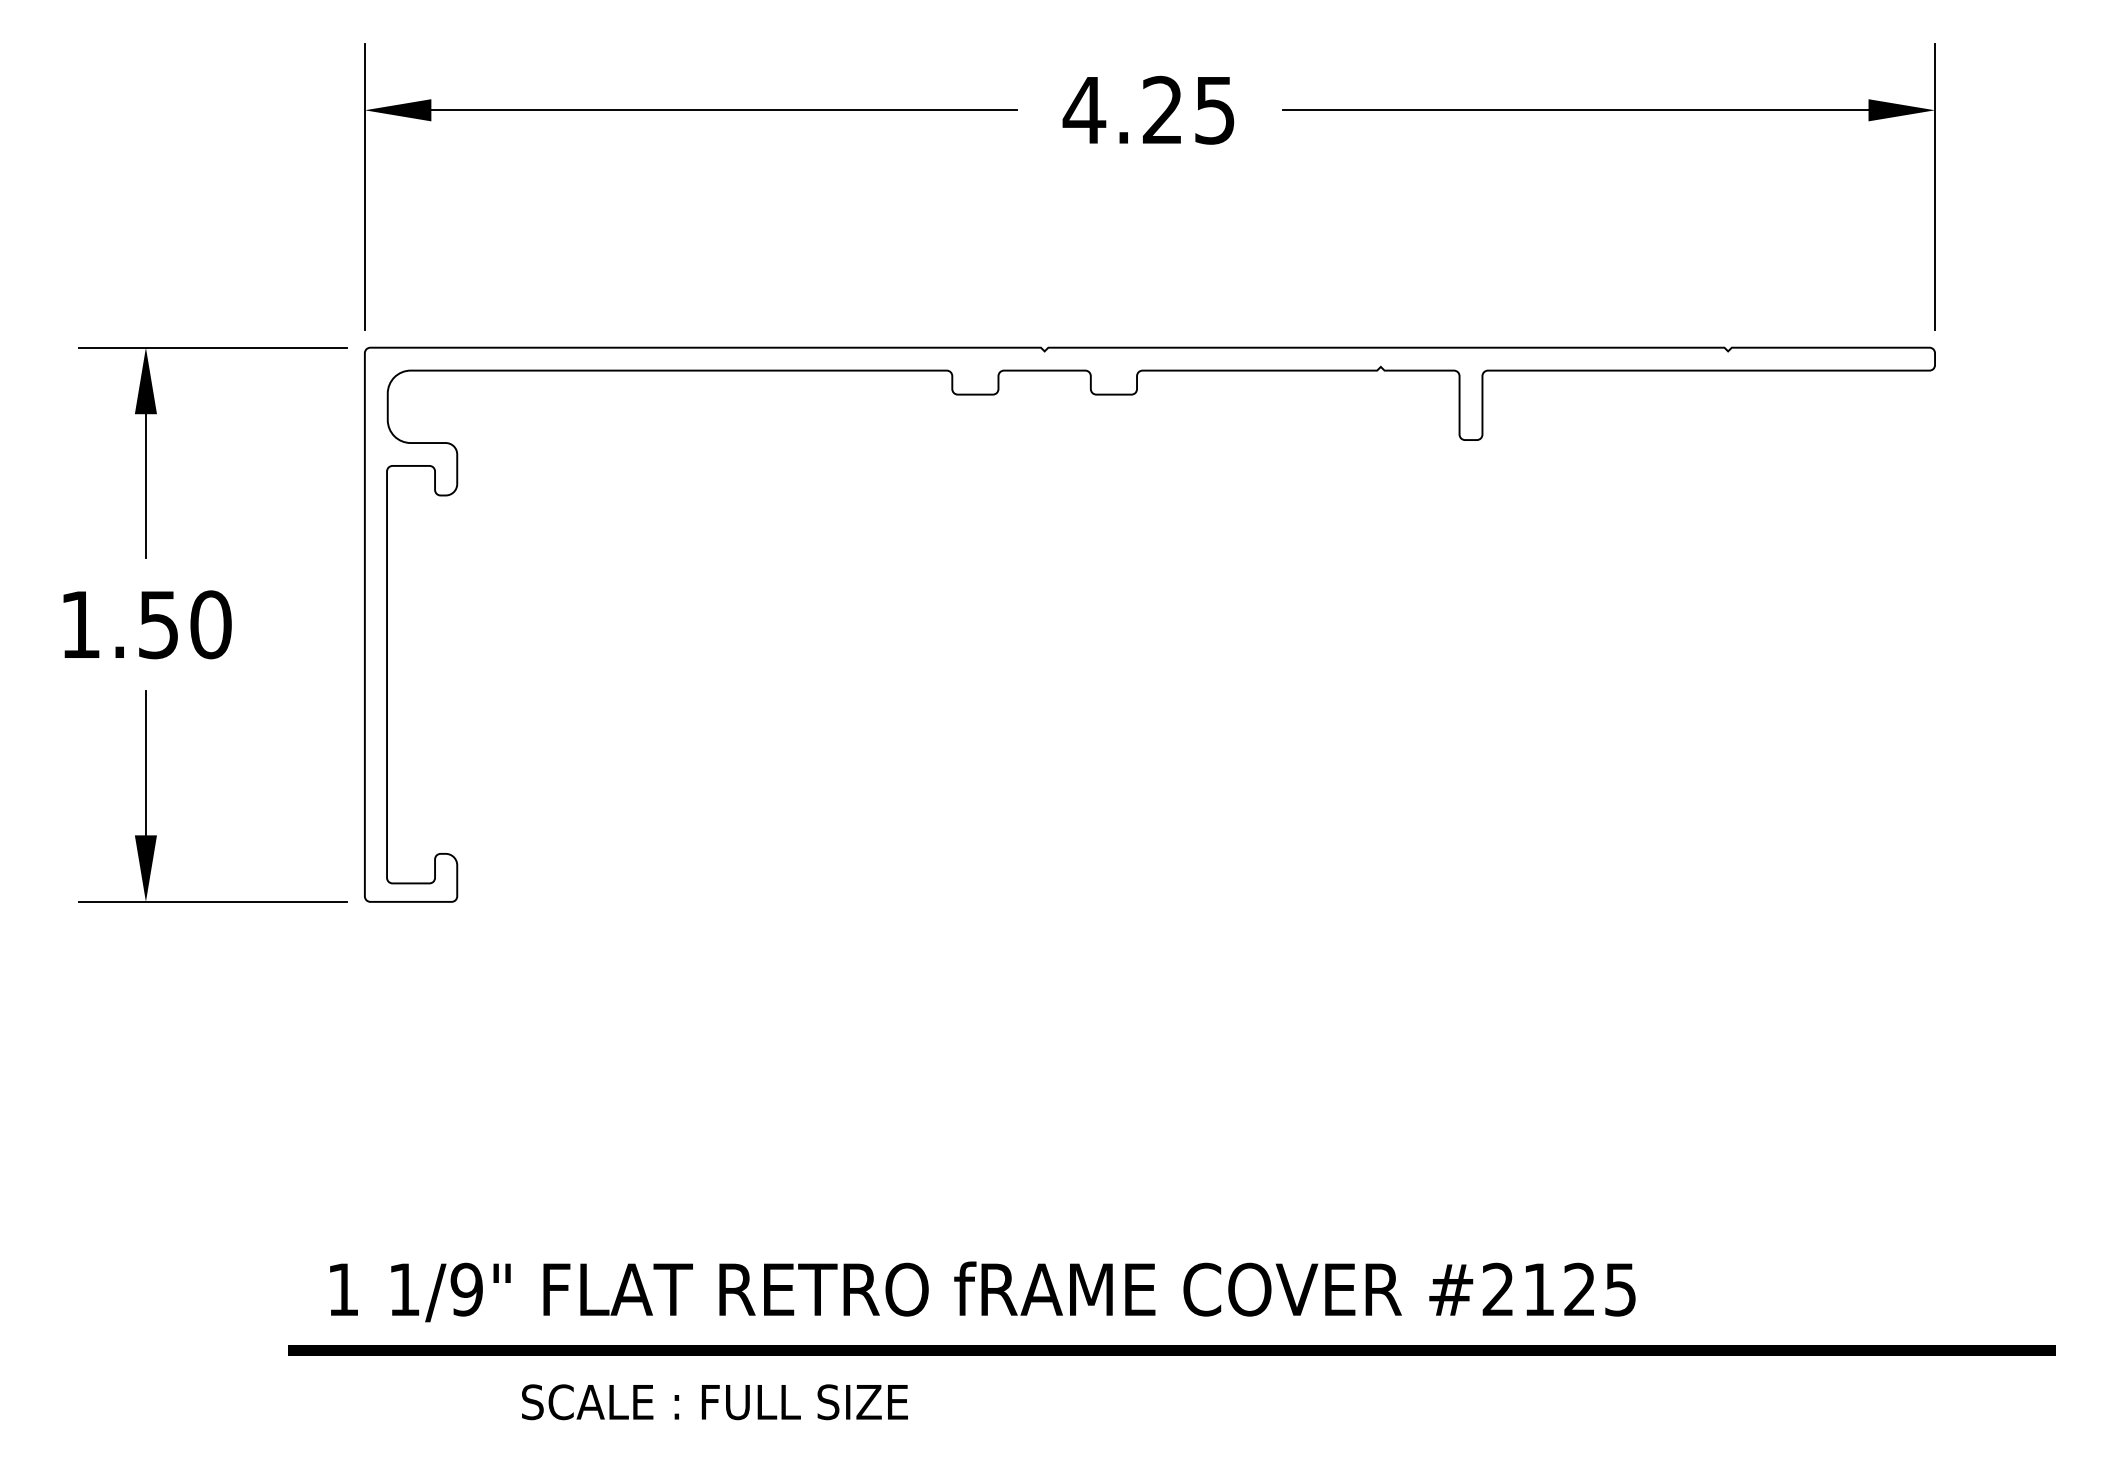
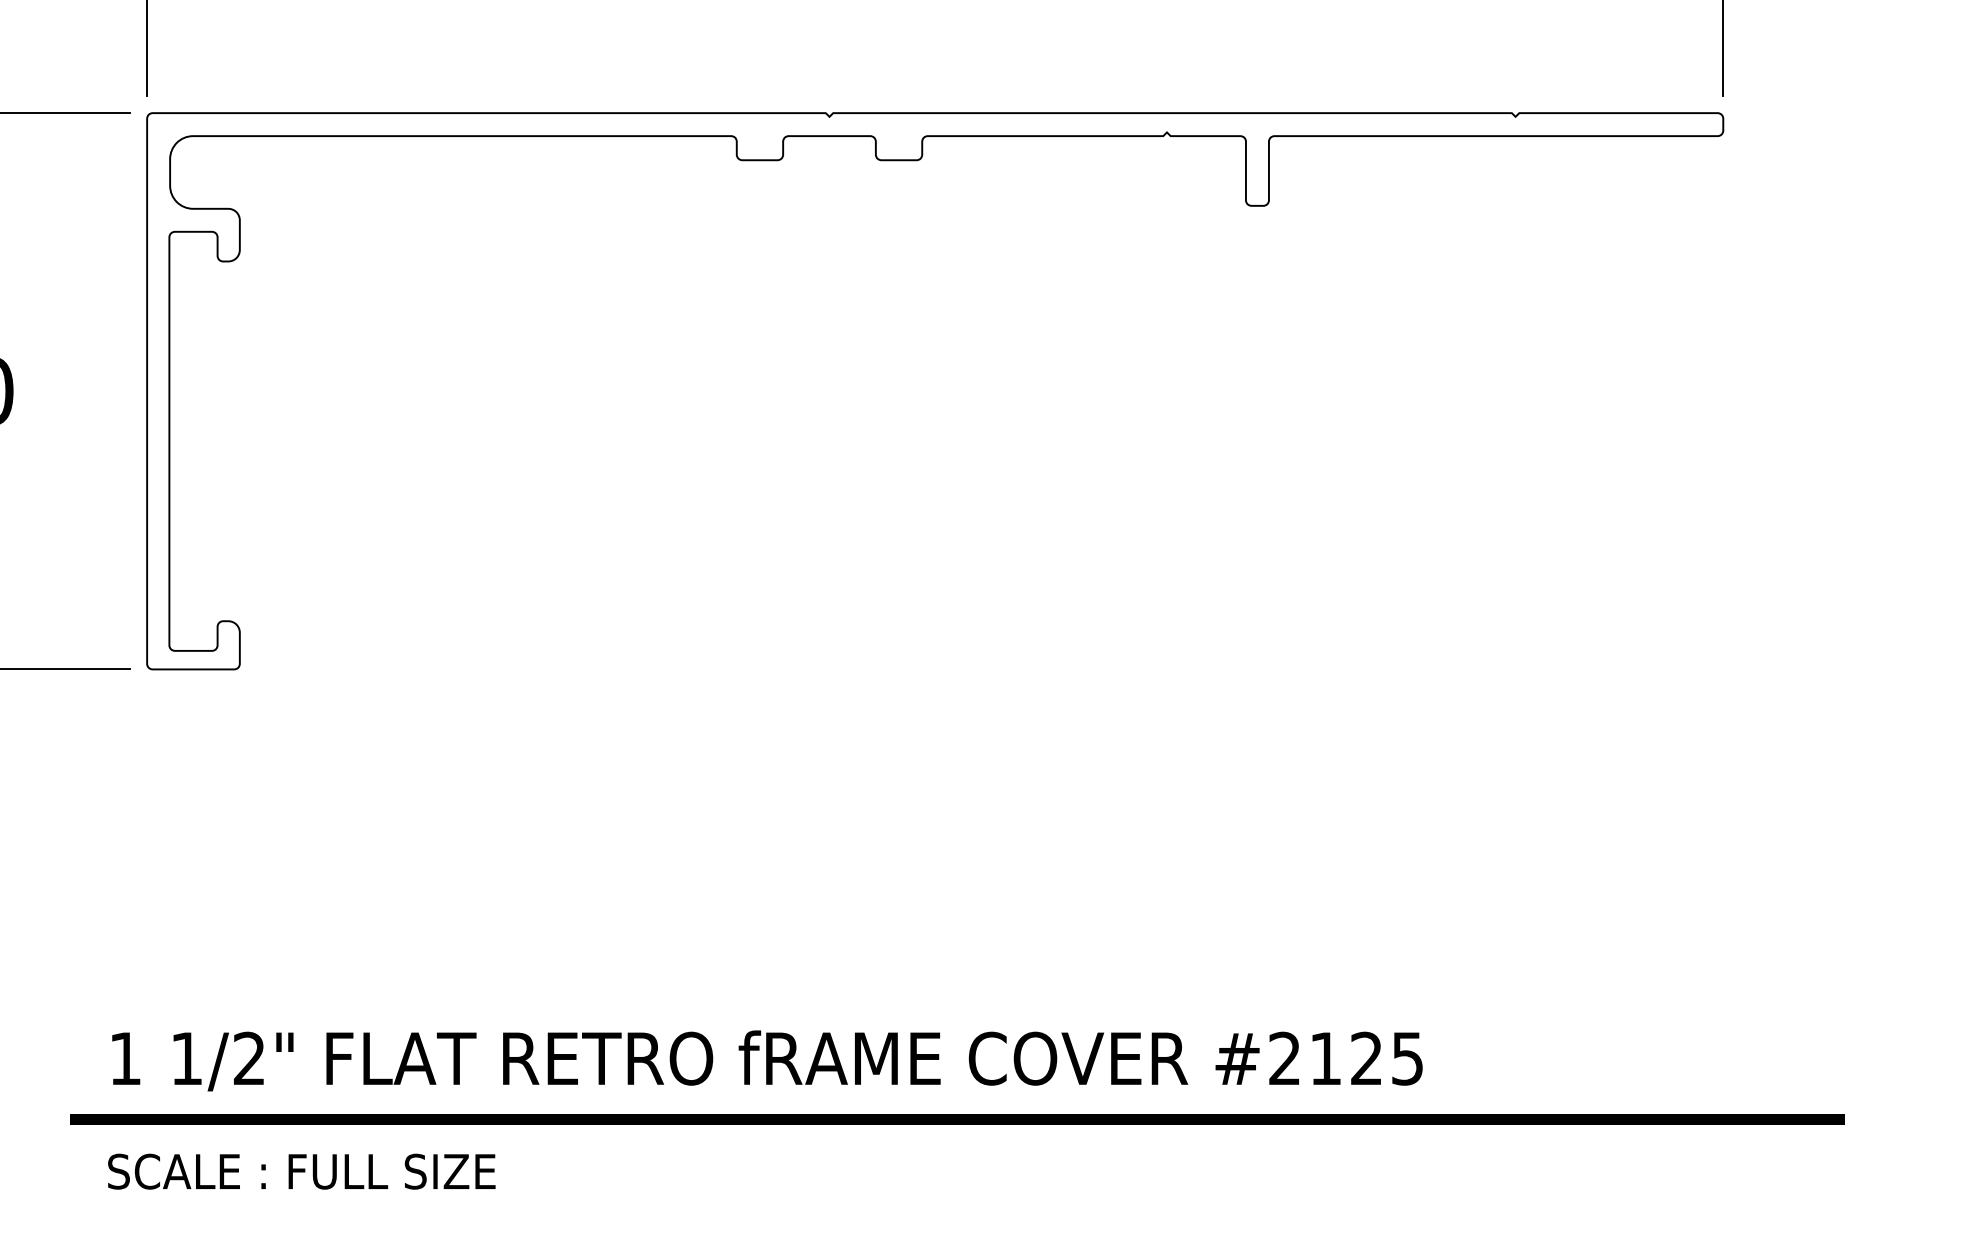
text: (466, 1289) -> (249, 1058), 1/9" -> 1/2"
text: (714, 1402) -> (301, 1171), moved

